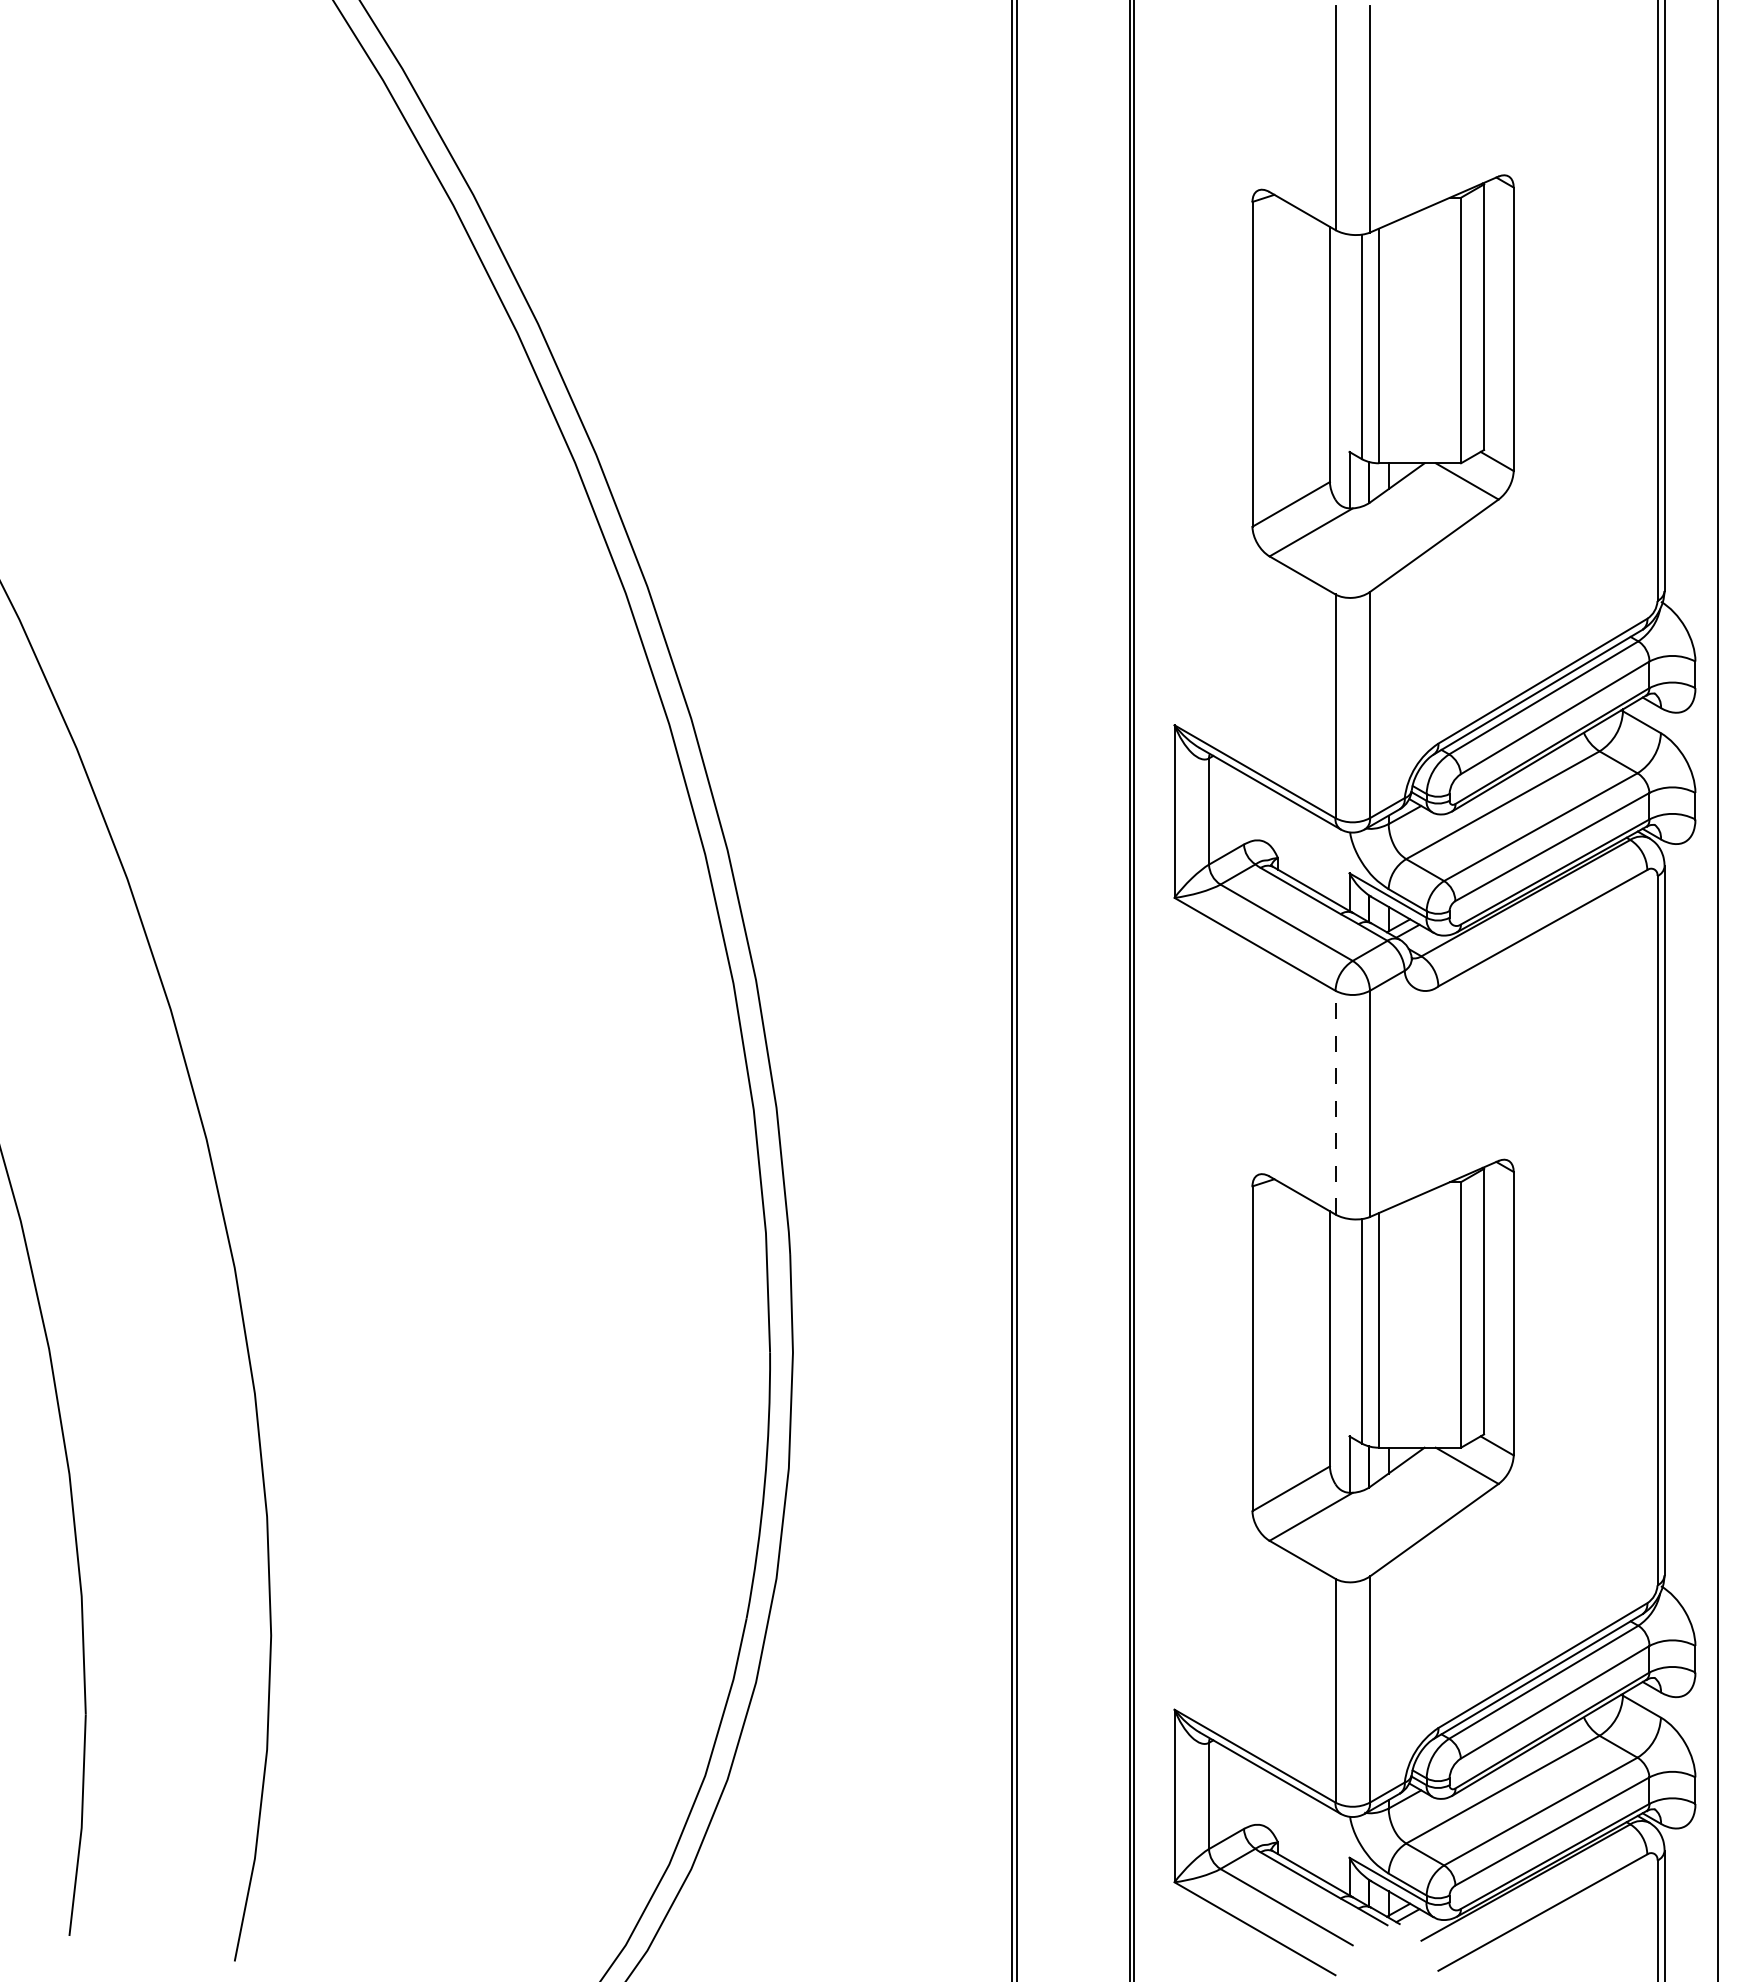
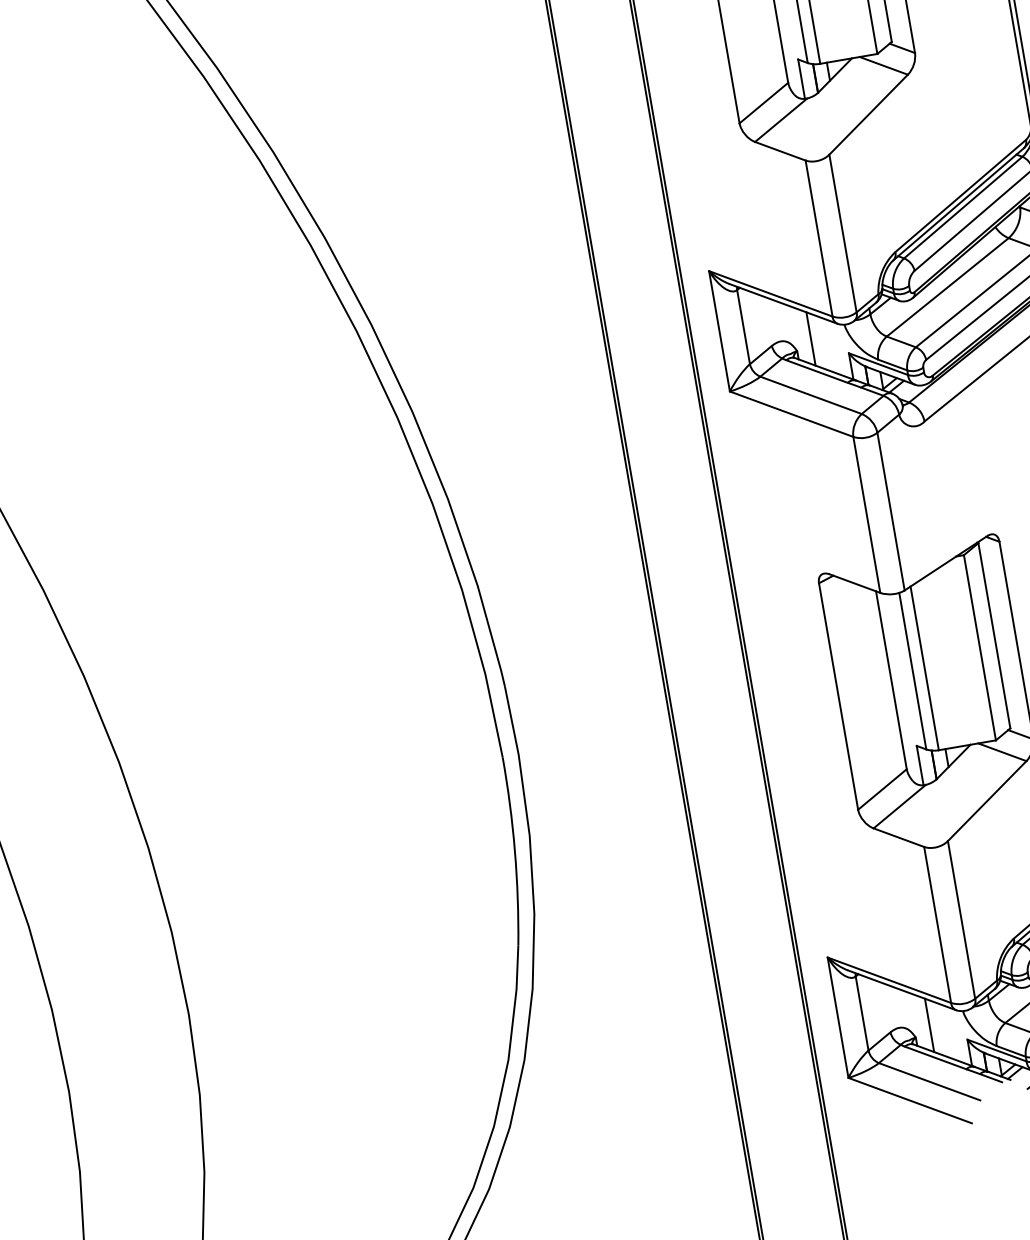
line: (1300, 843) -> (811, 338), added
line: (1335, 1102) -> (866, 514), dashed -> solid
line: (1300, 1828) -> (929, 1025), added

